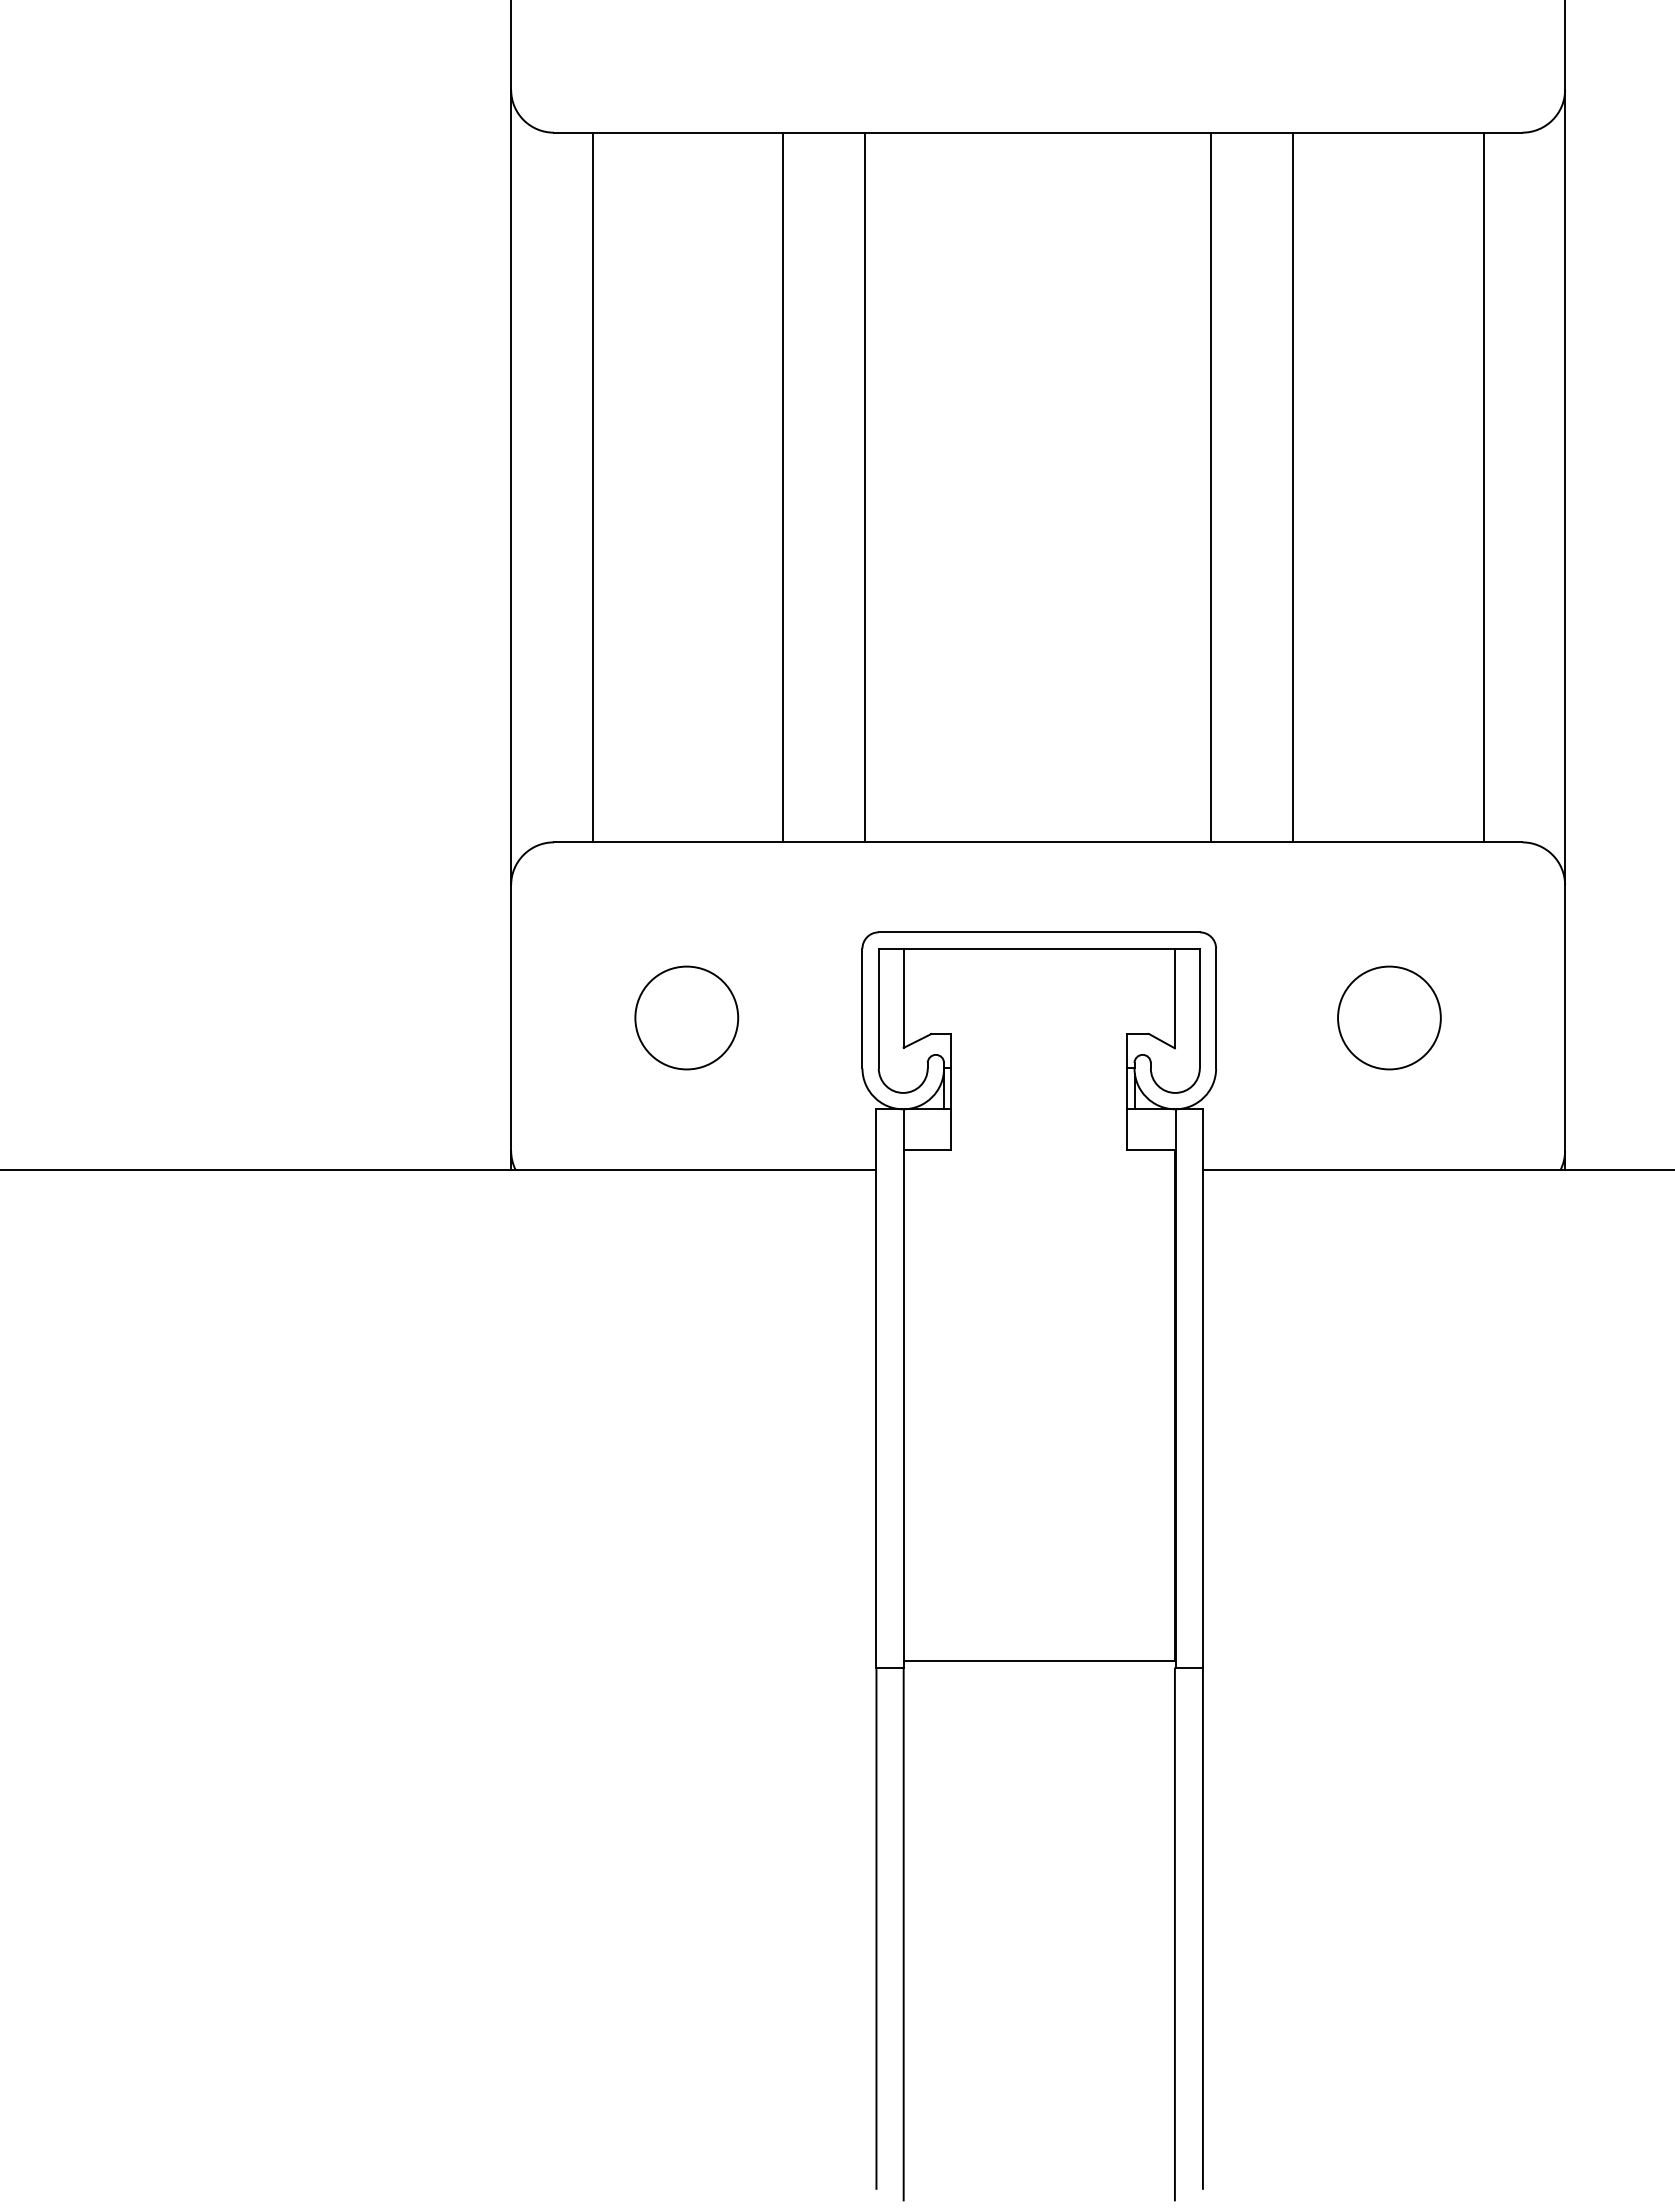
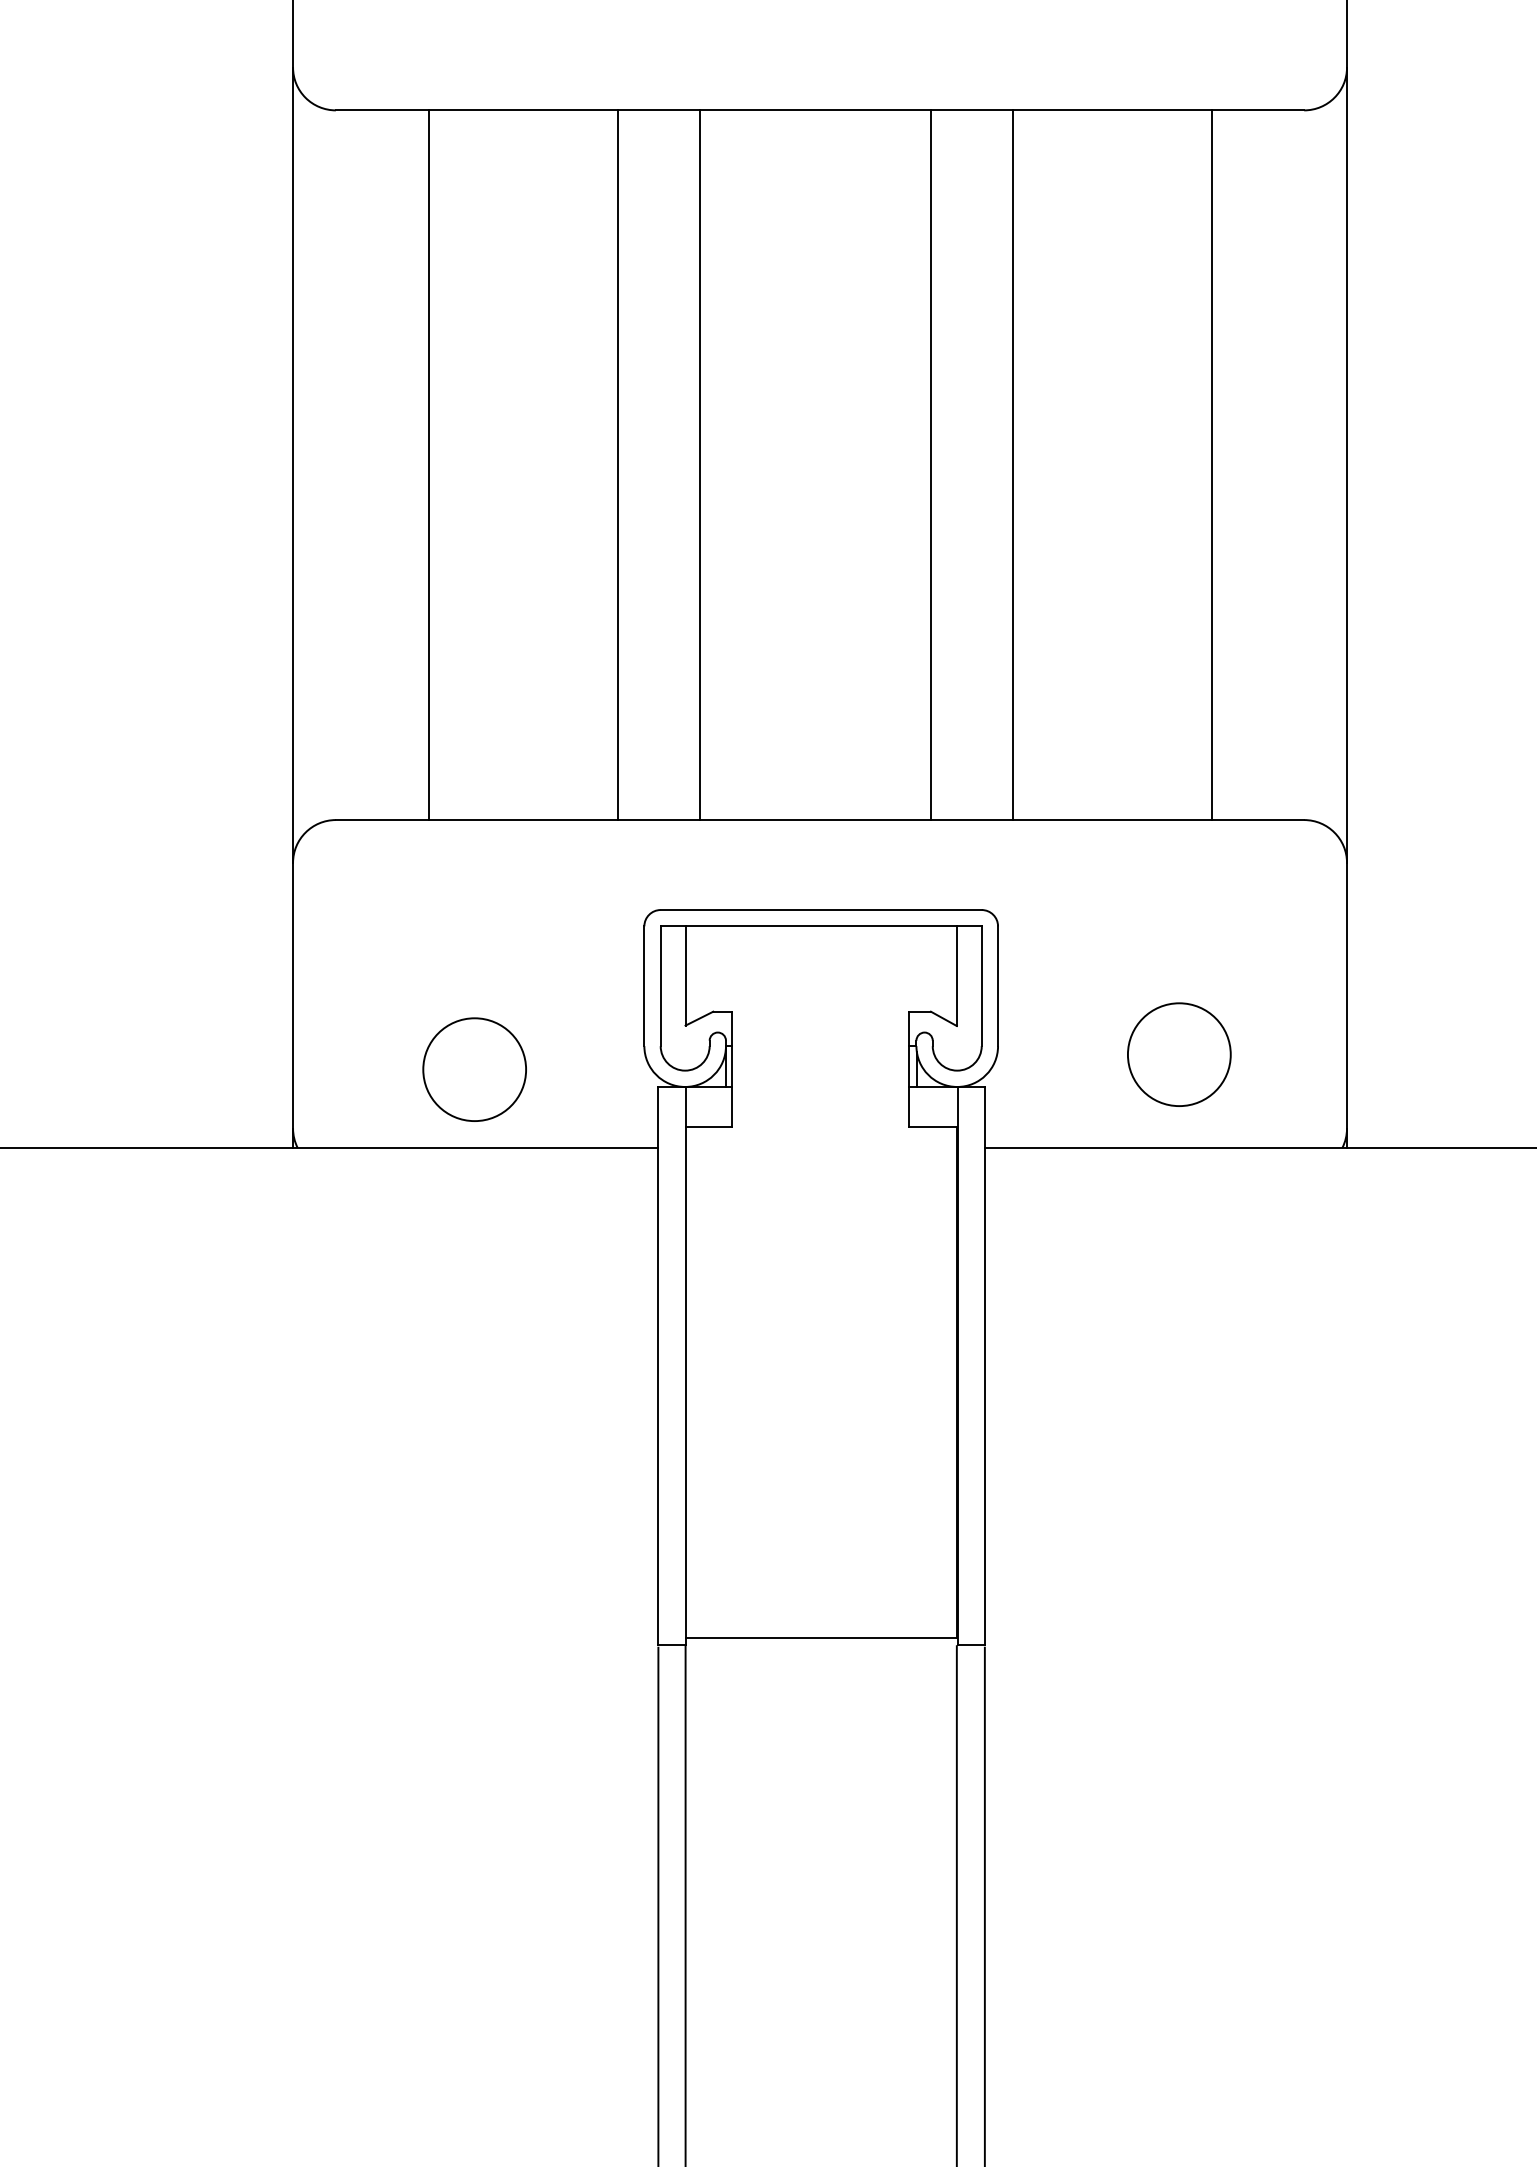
line: (592, 487) -> (428, 465), moved
line: (783, 487) -> (618, 465), moved
line: (864, 487) -> (699, 465), moved
line: (1211, 487) -> (931, 465), moved
line: (1293, 487) -> (1013, 465), moved
line: (1483, 487) -> (1212, 465), moved
circle: (686, 1017) -> (474, 1069), moved
circle: (1389, 1017) -> (1179, 1054), moved

